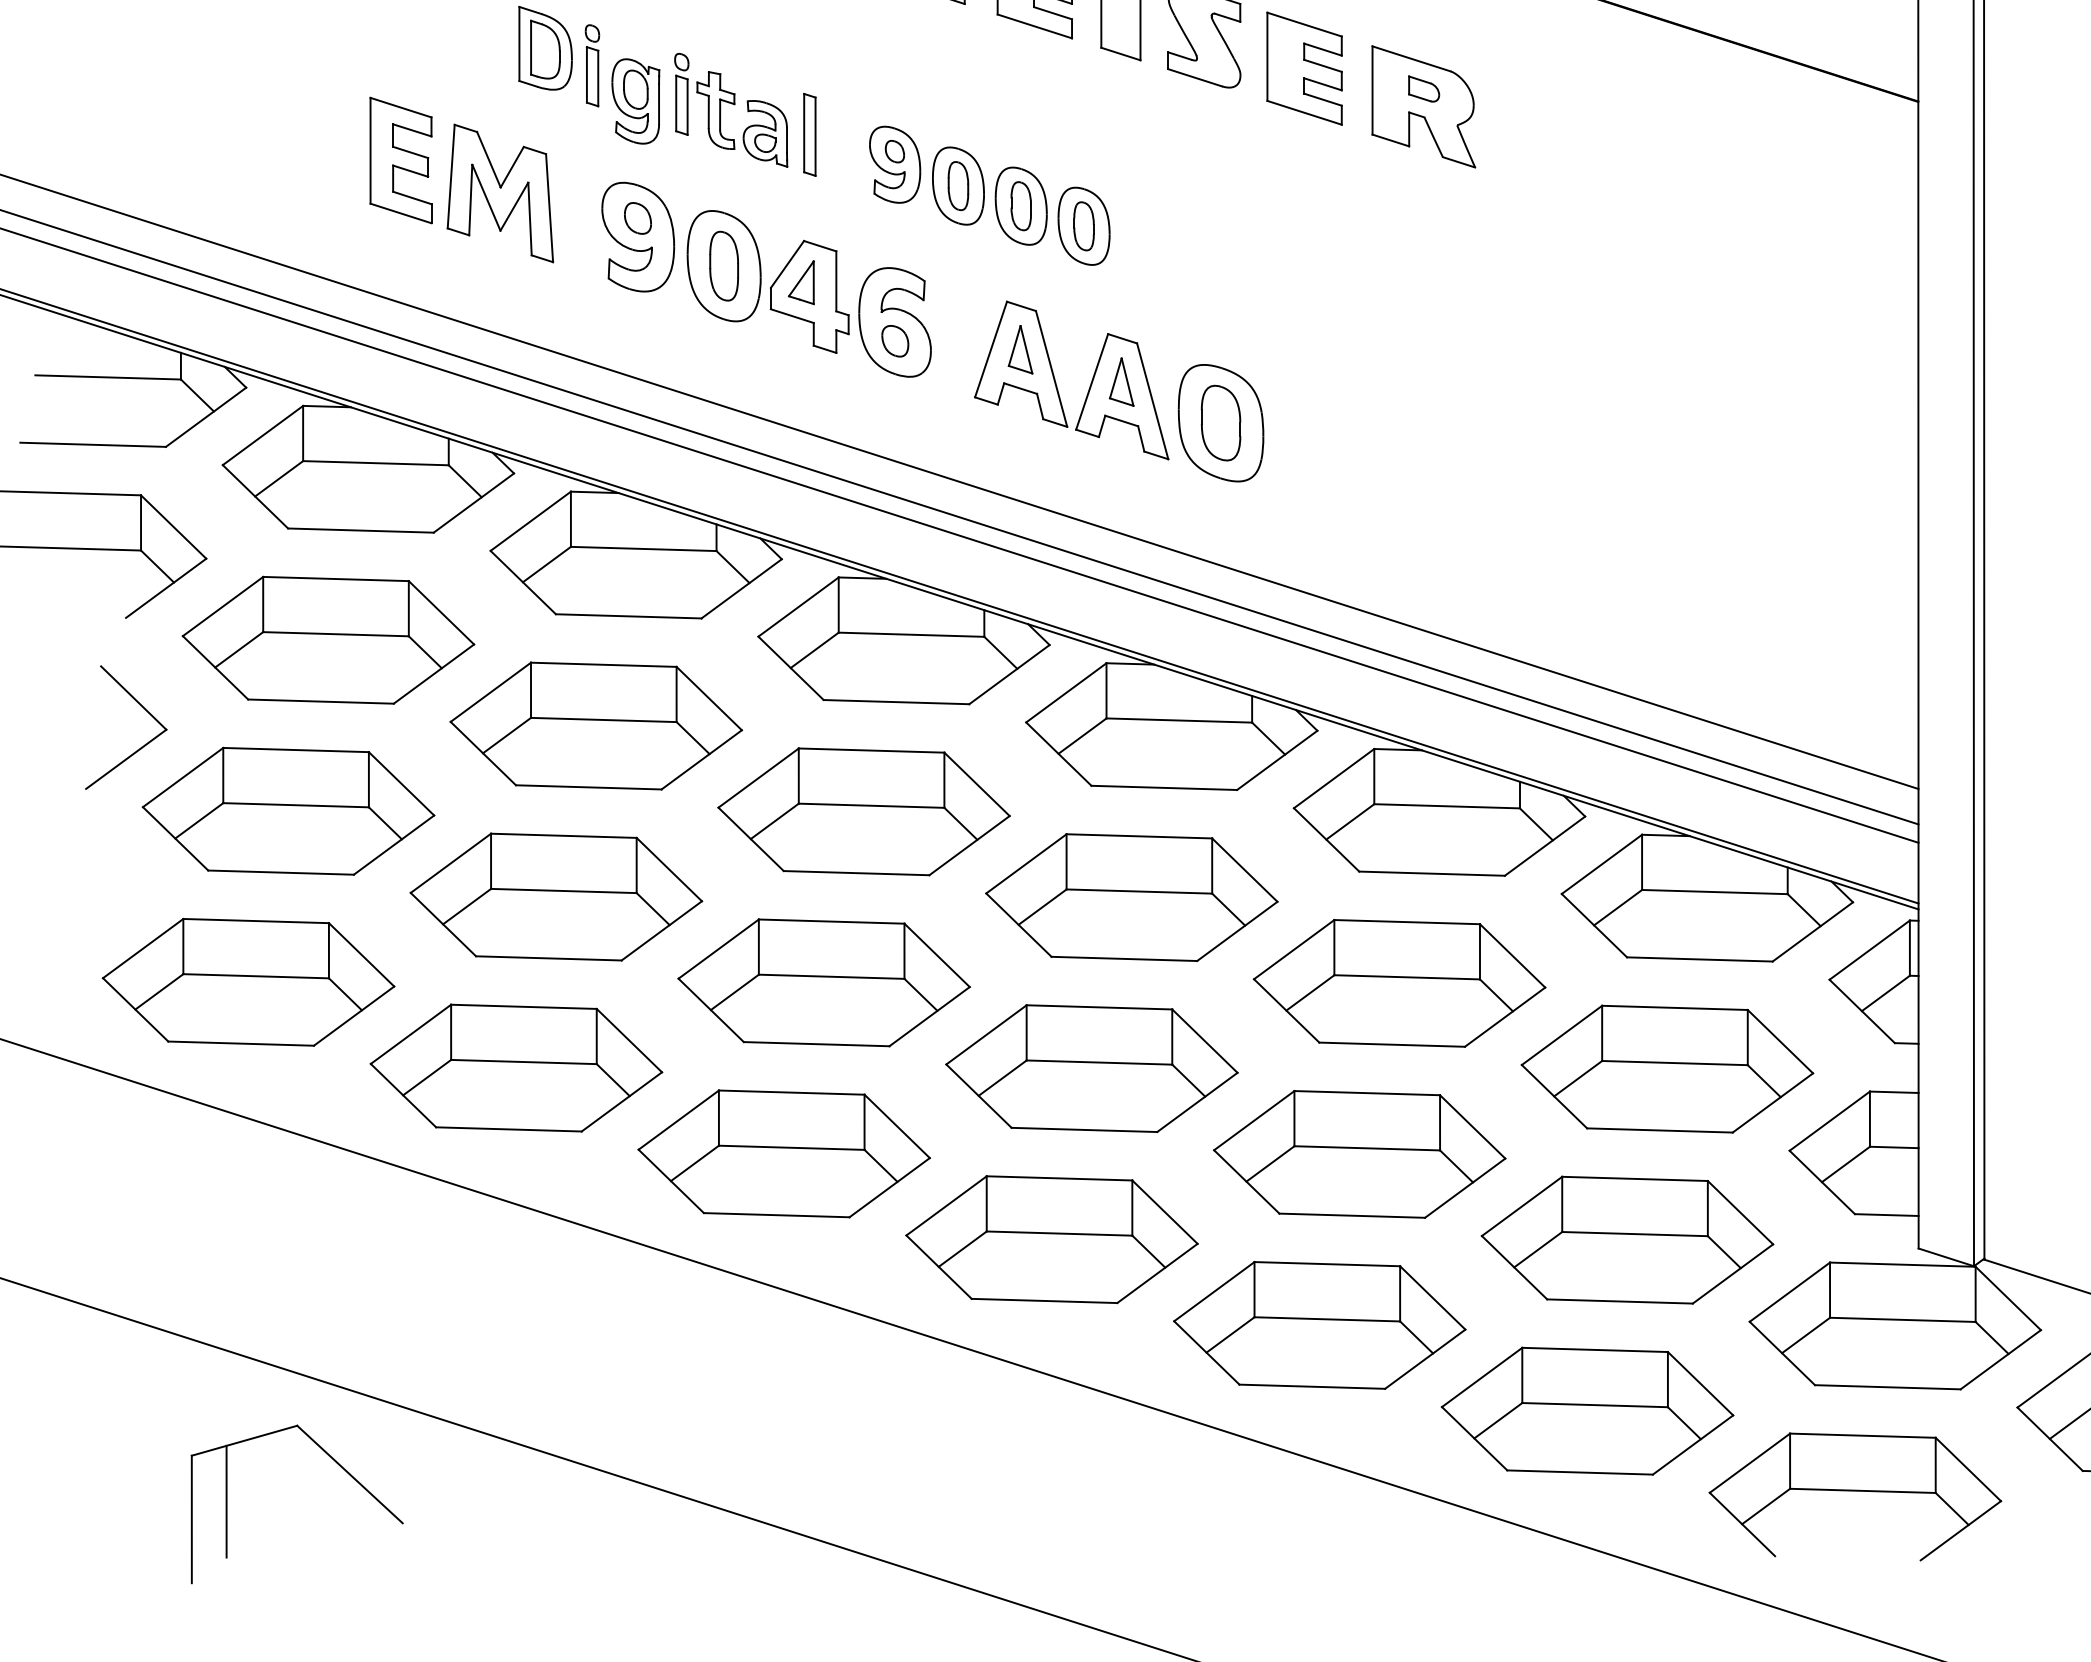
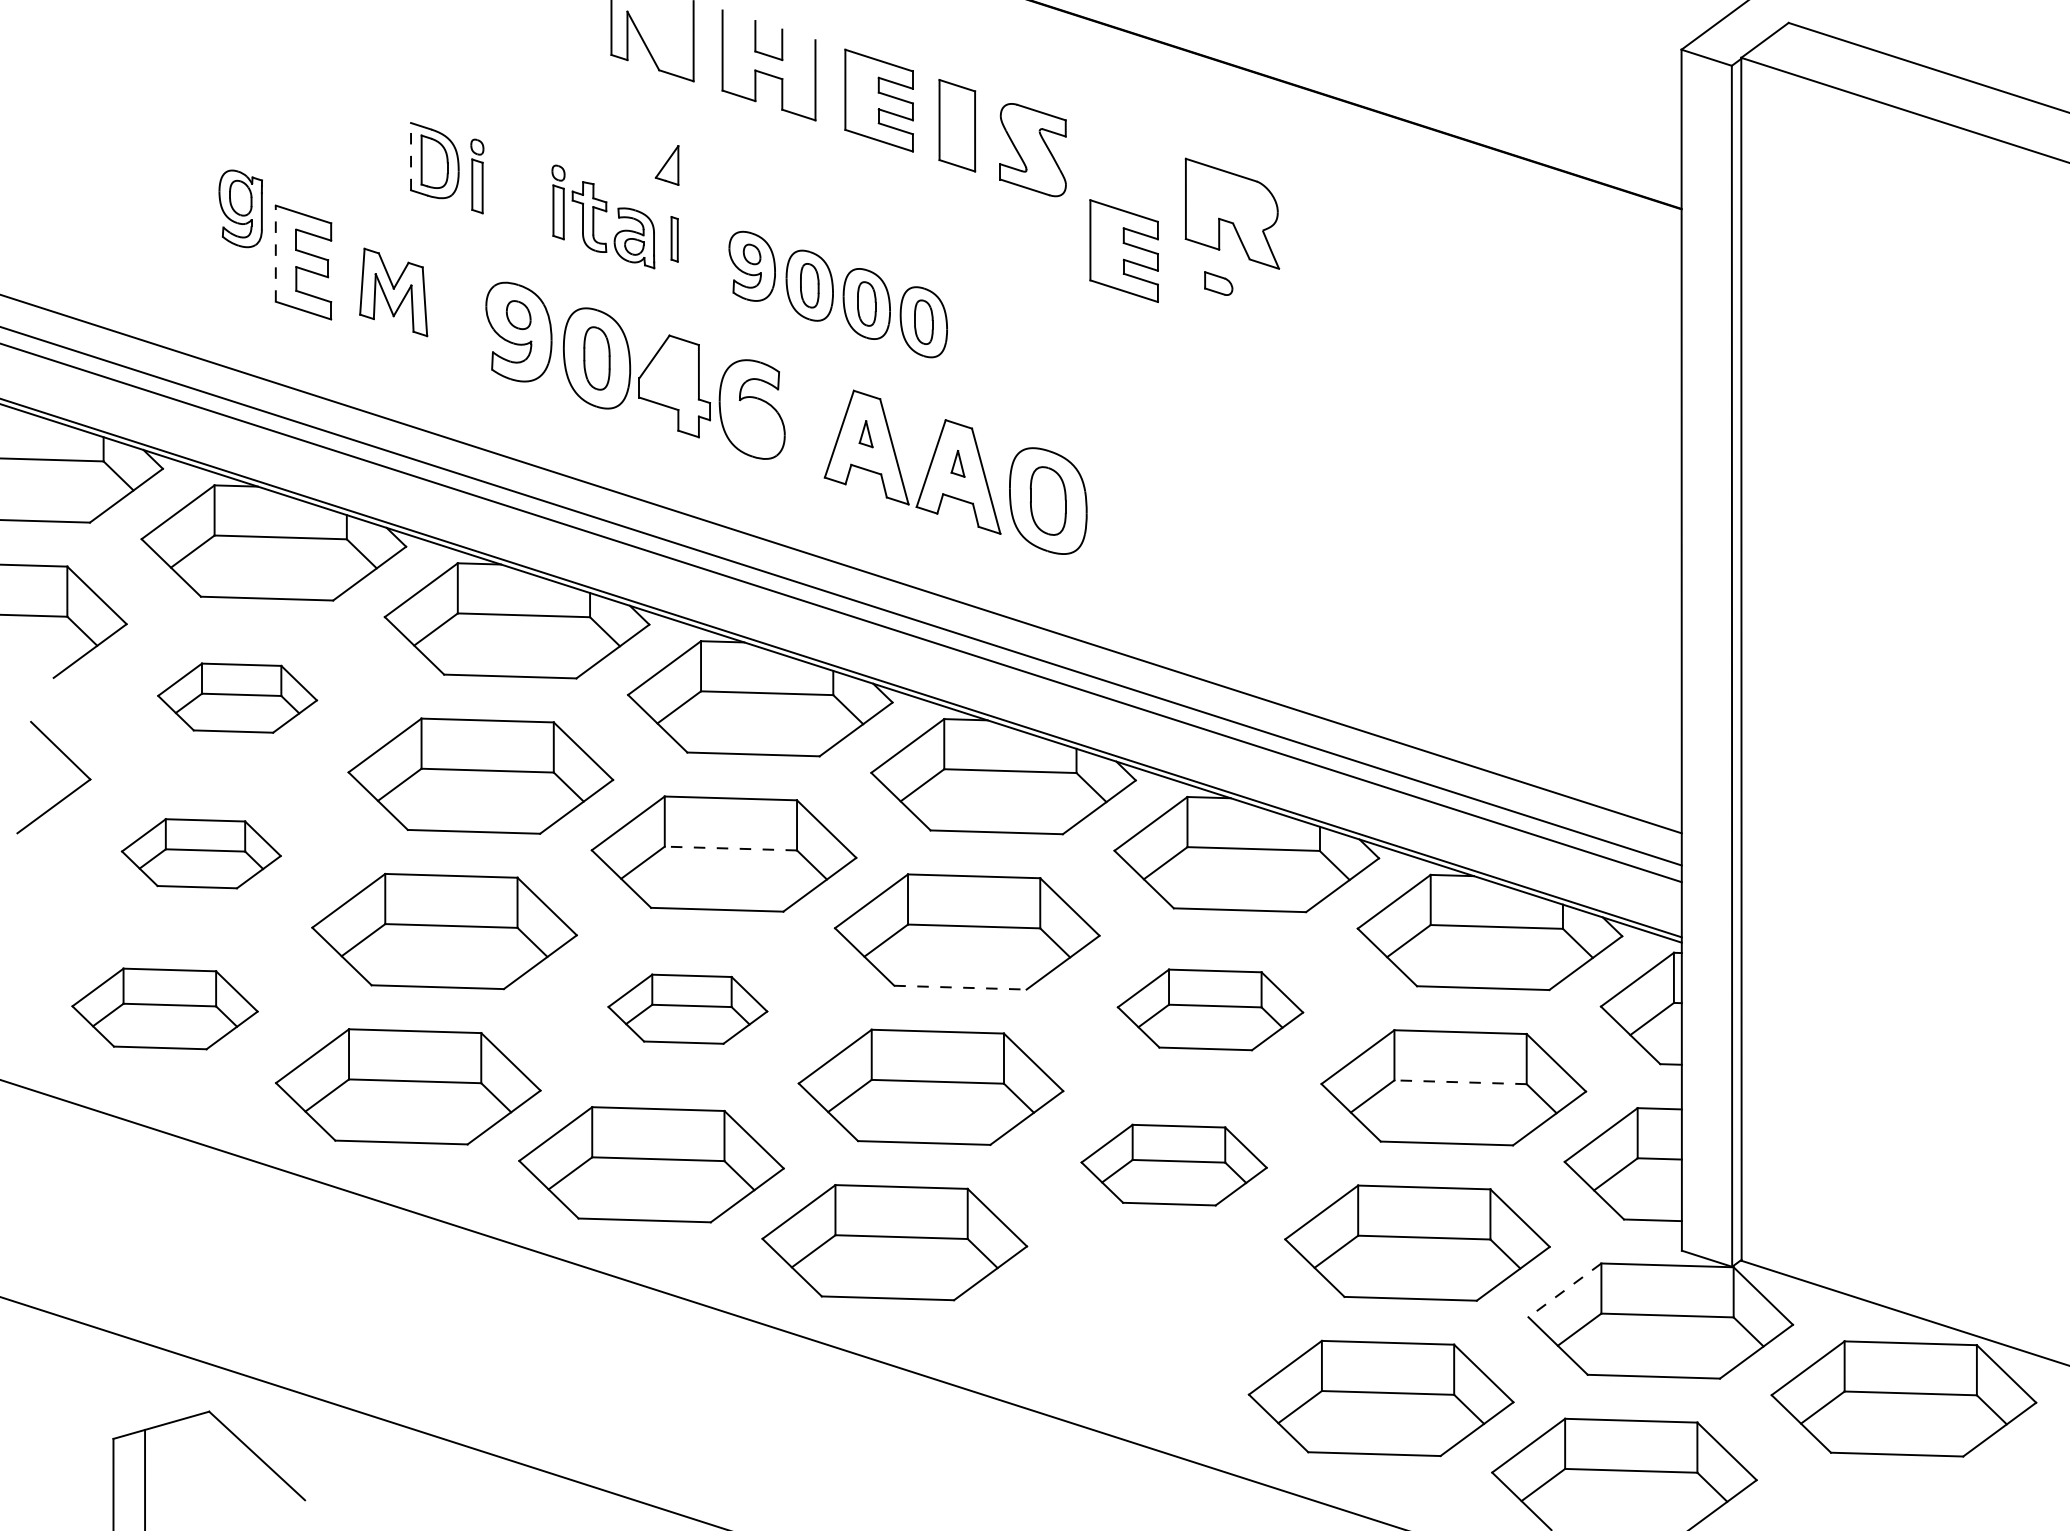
line: (519, 43) -> (411, 156), solid -> dashed
part: (1303, 68) -> (1123, 250), moved
part: (1423, 88) -> (1218, 283), moved
part: (635, 101) -> (240, 208), moved
part: (809, 135) -> (674, 239), size x0.6
line: (370, 150) -> (275, 253), solid -> dashed
part: (500, 193) -> (393, 292), size x0.7
part: (800, 282) -> (666, 165), moved
part: (895, 341) -> (752, 426), removed
part: (1019, 348) -> (865, 433), size x0.6
part: (1121, 381) -> (957, 463), size x0.6
part: (328, 639) -> (237, 697), size x0.6
line: (871, 805) -> (730, 848), solid -> dashed
part: (288, 811) -> (201, 853), size x0.6
line: (1124, 958) -> (960, 987), solid -> dashed
part: (247, 981) -> (164, 1008), size x0.7
part: (823, 981) -> (687, 1008), size x0.6
part: (1399, 982) -> (1210, 1009), size x0.7
line: (1674, 1063) -> (1460, 1082), solid -> dashed
part: (1358, 1153) -> (1173, 1164), size x0.7
line: (1789, 1292) -> (1564, 1290), solid -> dashed
part: (1319, 1325) -> (1137, 1320), removed

